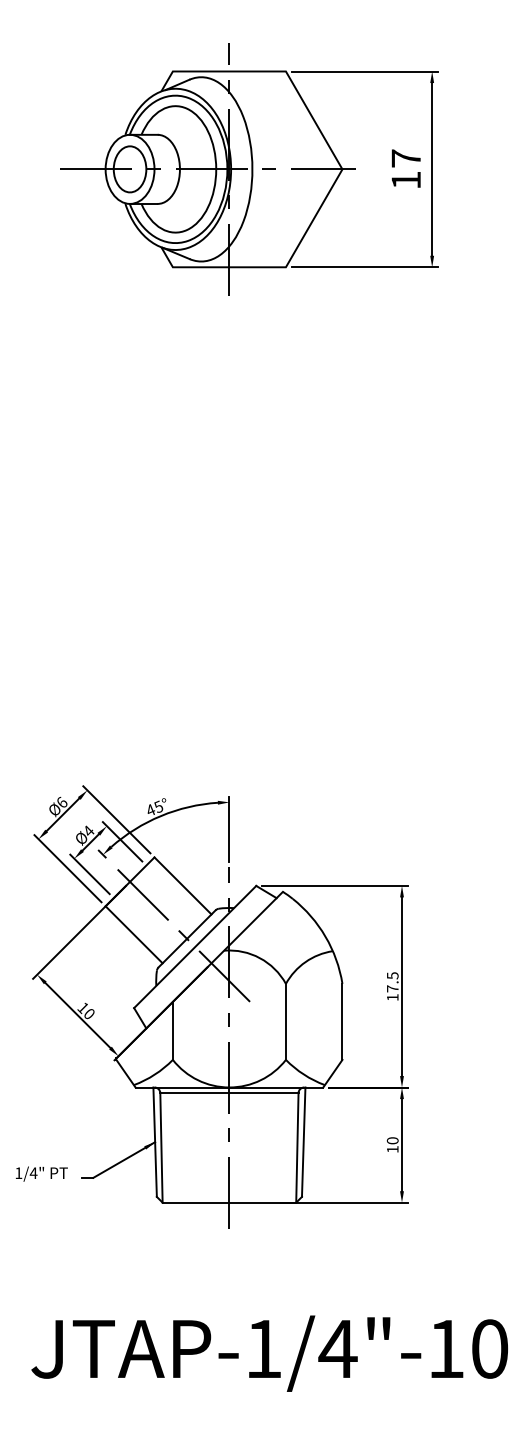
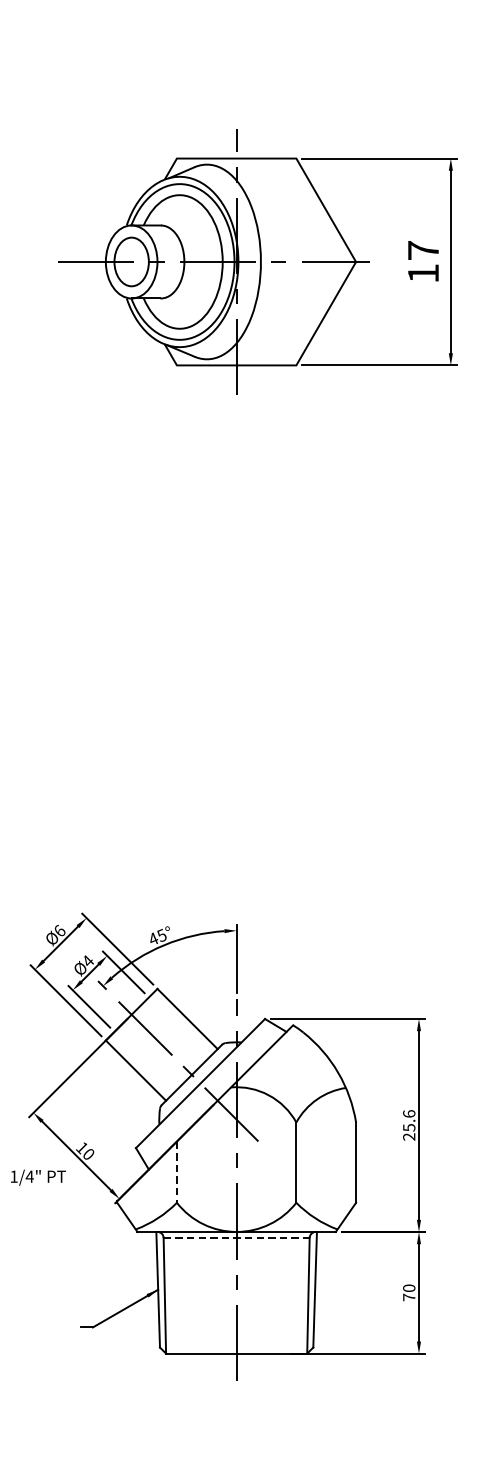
text: (392, 986) -> (408, 1125), 17.5 -> 25.6
line: (172, 1030) -> (176, 1171), solid -> dashed
line: (229, 1093) -> (236, 1238), solid -> dashed
text: (392, 1149) -> (408, 1297), 10 -> 70
text: (41, 1173) -> (38, 1177), moved

